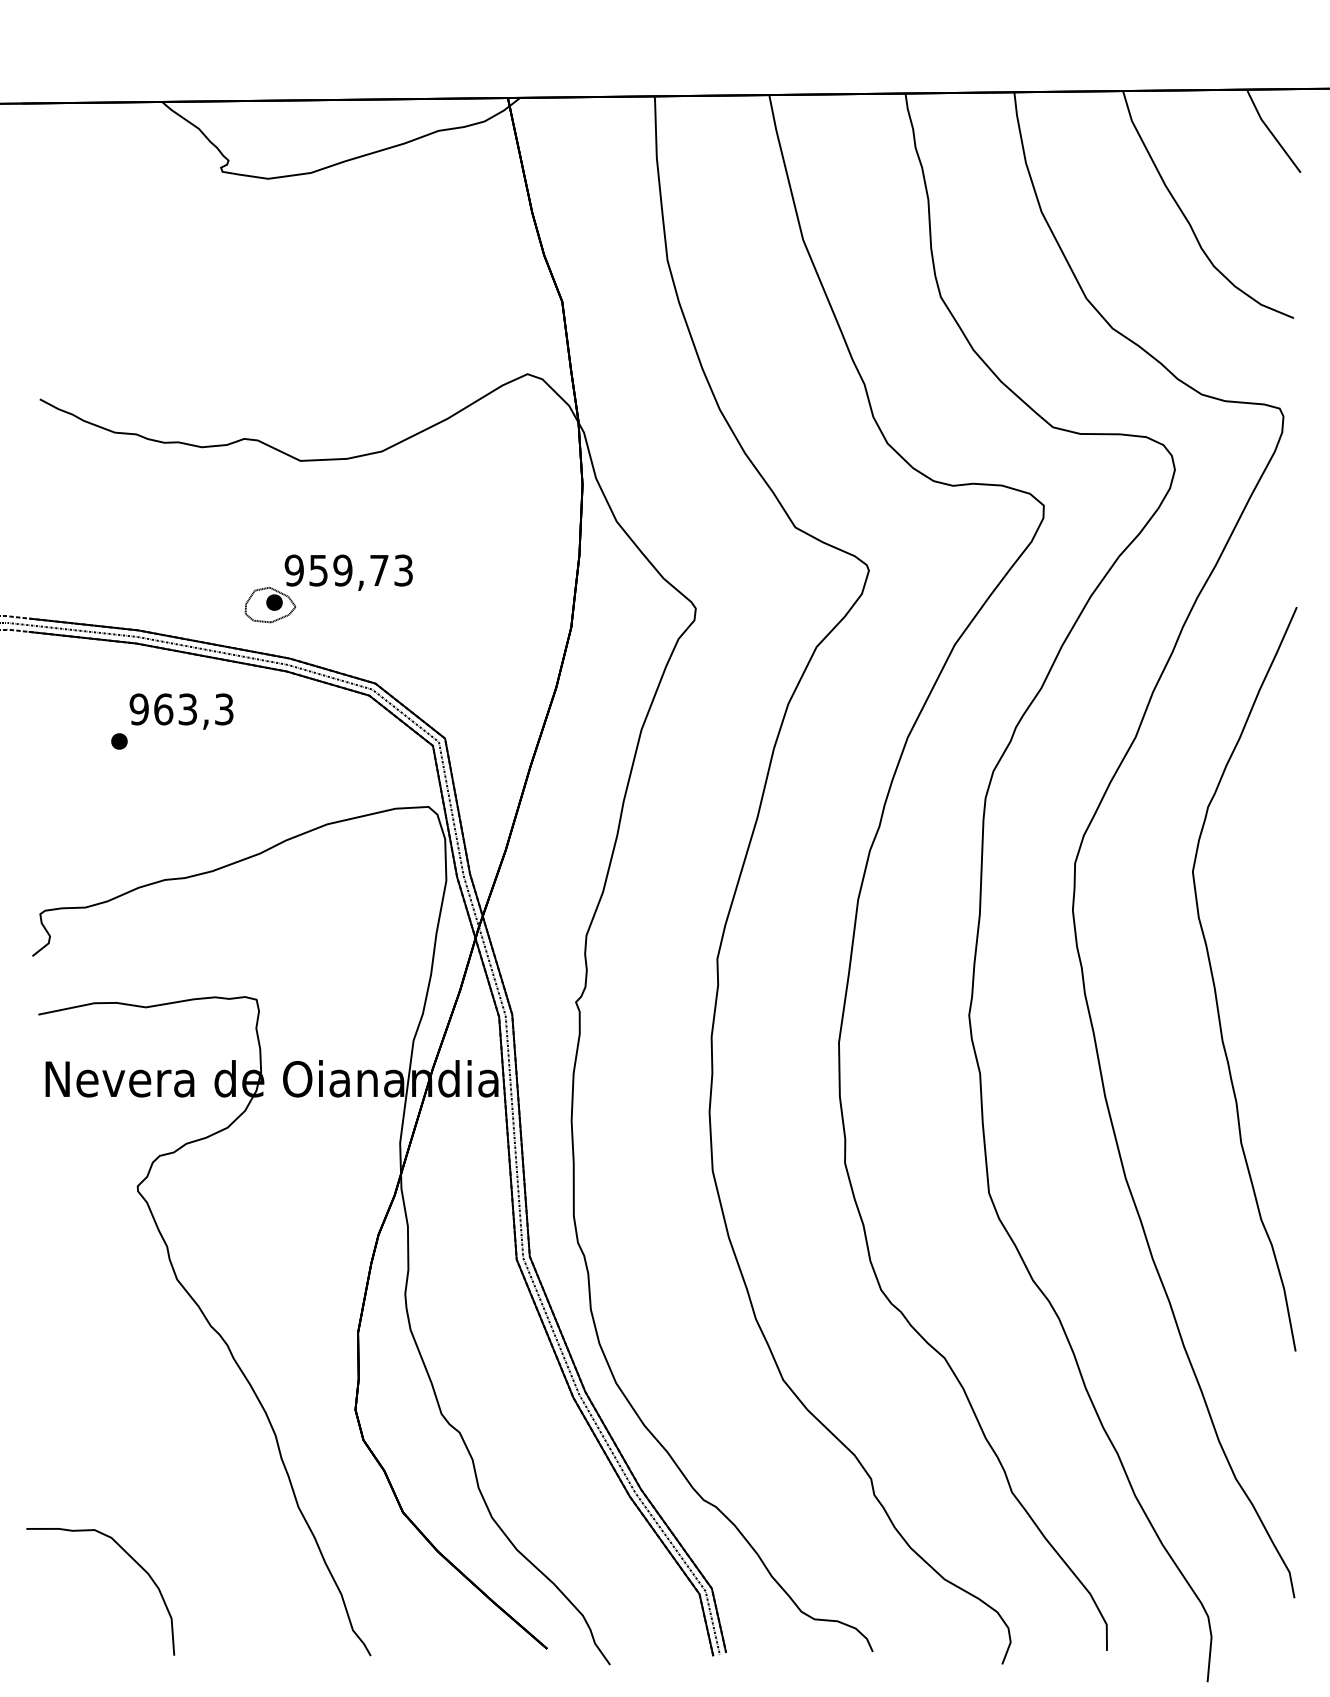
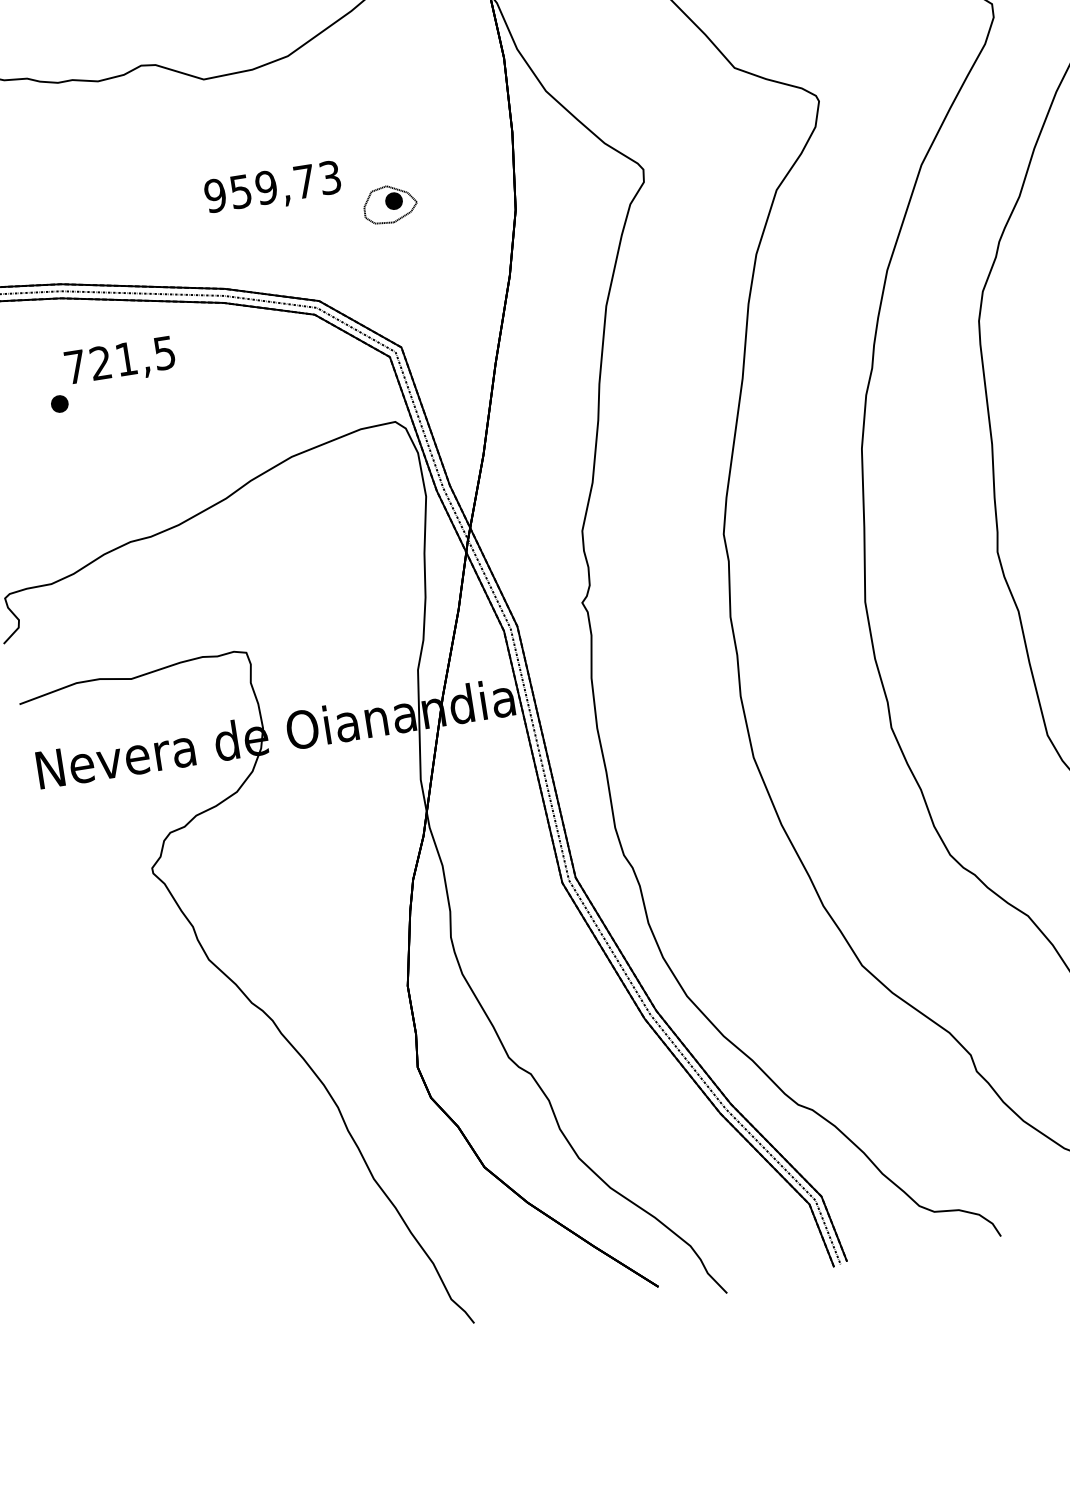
part: (269, 605) -> (389, 205), moved
text: (181, 709) -> (119, 360), 963,3 -> 721,5
part: (132, 1559) -> (208, 1261), removed

